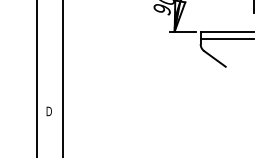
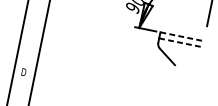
line: (227, 31) -> (182, 36), solid -> dashed
line: (227, 38) -> (181, 42), solid -> dashed

